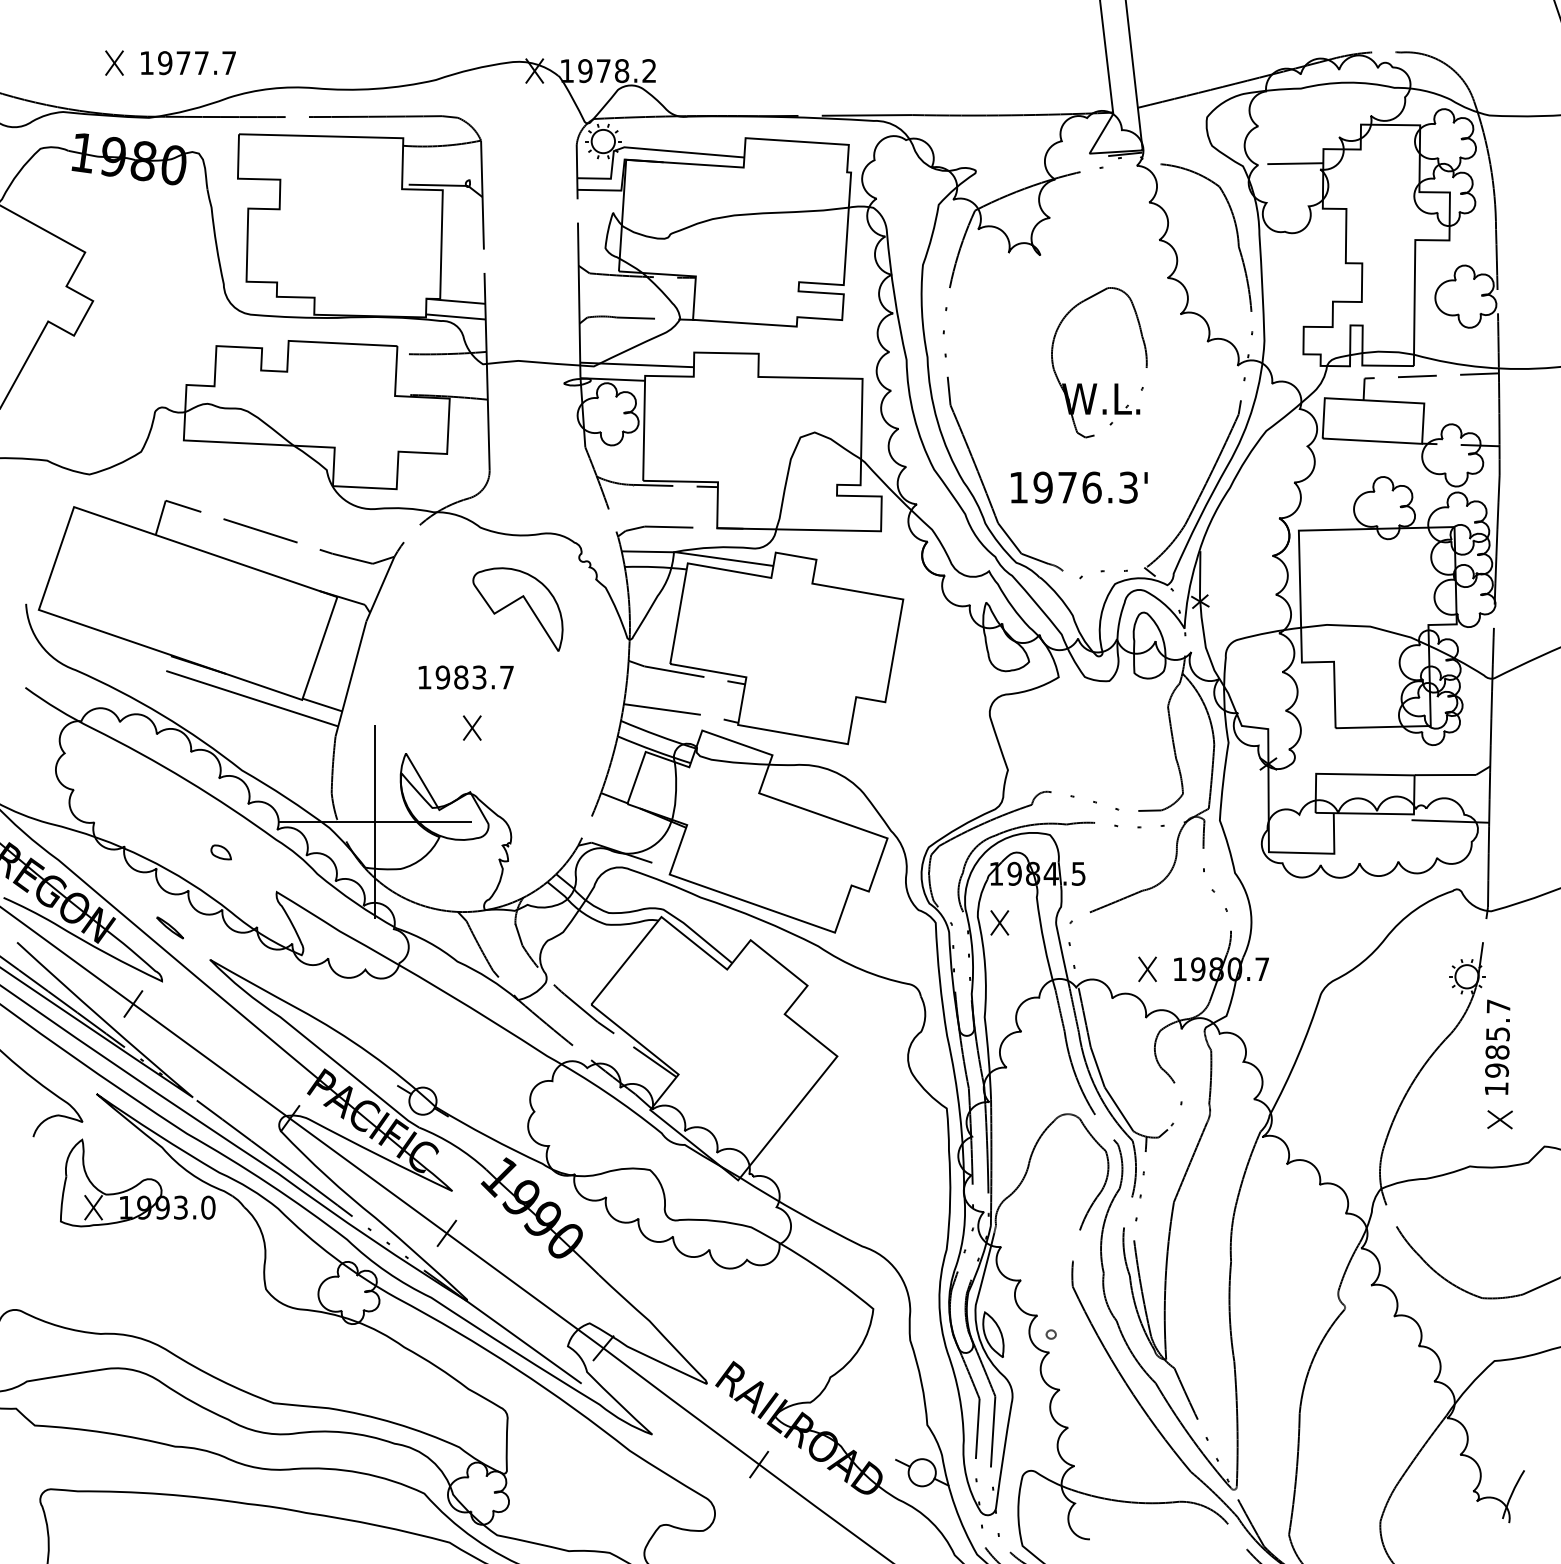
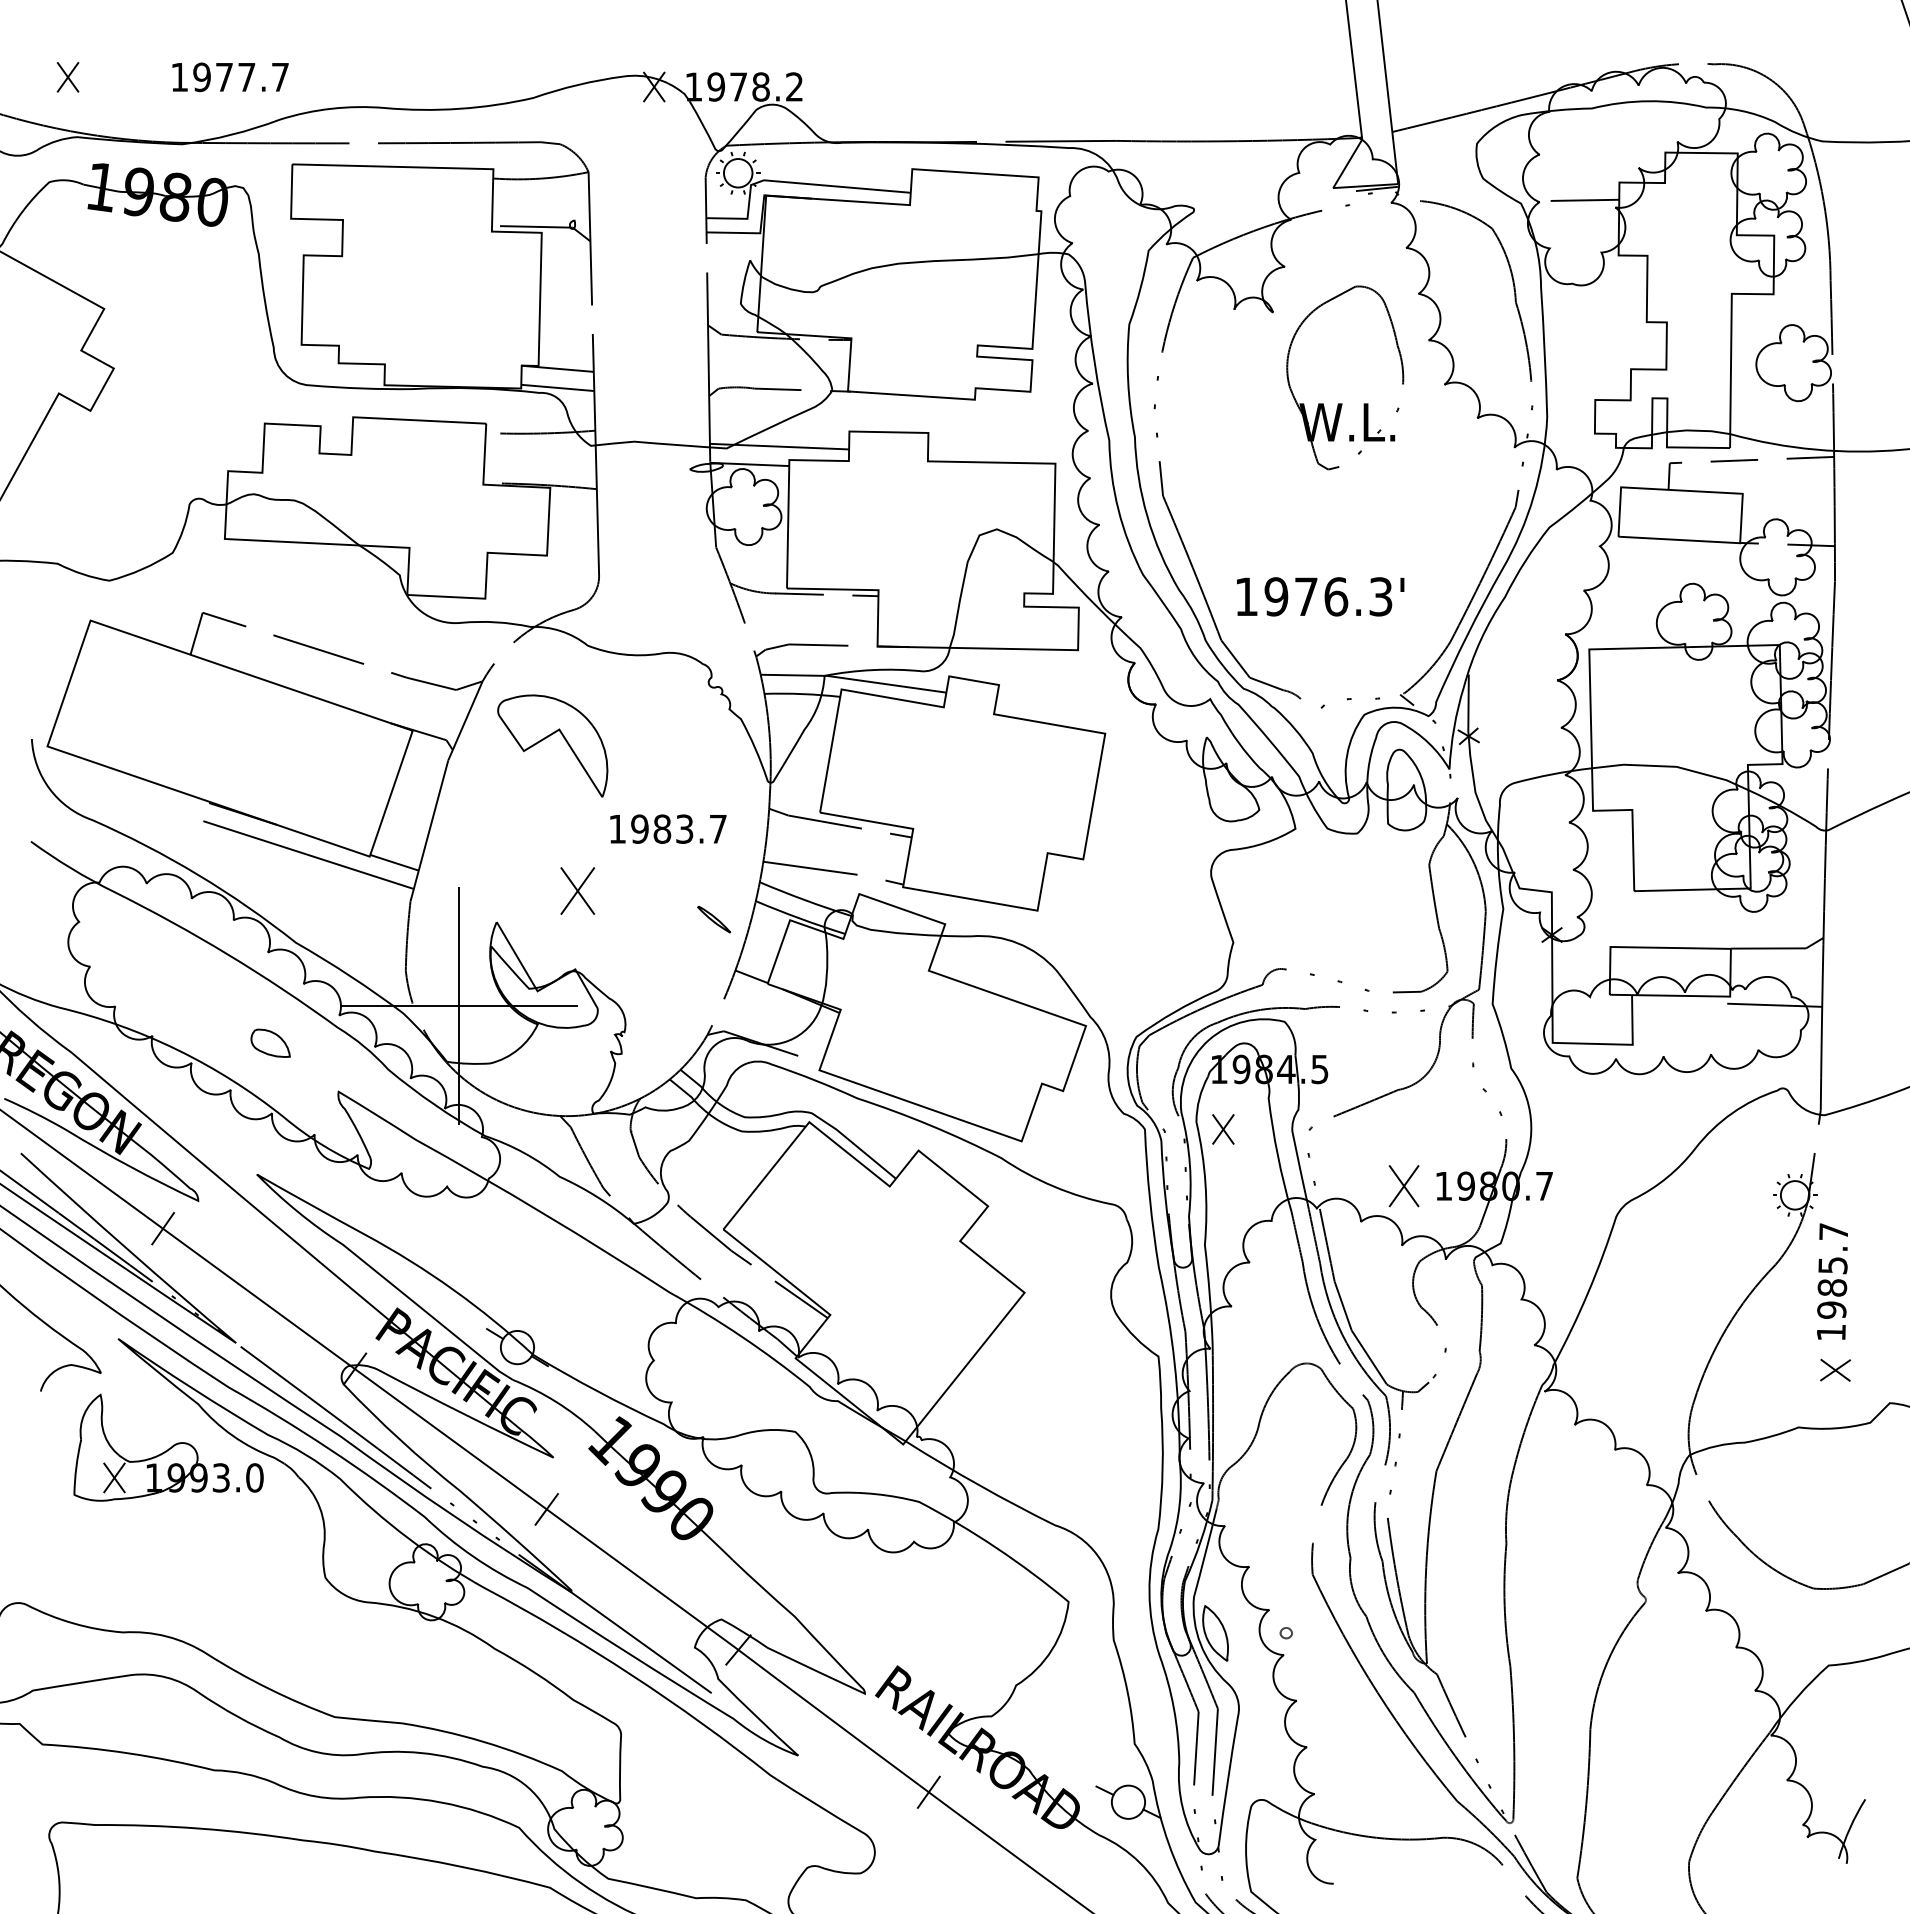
part: (114, 63) -> (67, 77), moved
part: (1097, 383) -> (1342, 403), moved
part: (514, 602) -> (548, 737), moved
text: (466, 676) -> (668, 828), moved
part: (472, 727) -> (577, 890), size x1.6
part: (221, 851) -> (270, 1042), size x1.6
part: (169, 927) -> (713, 919), moved
part: (1147, 969) -> (1404, 1186), size x1.4

